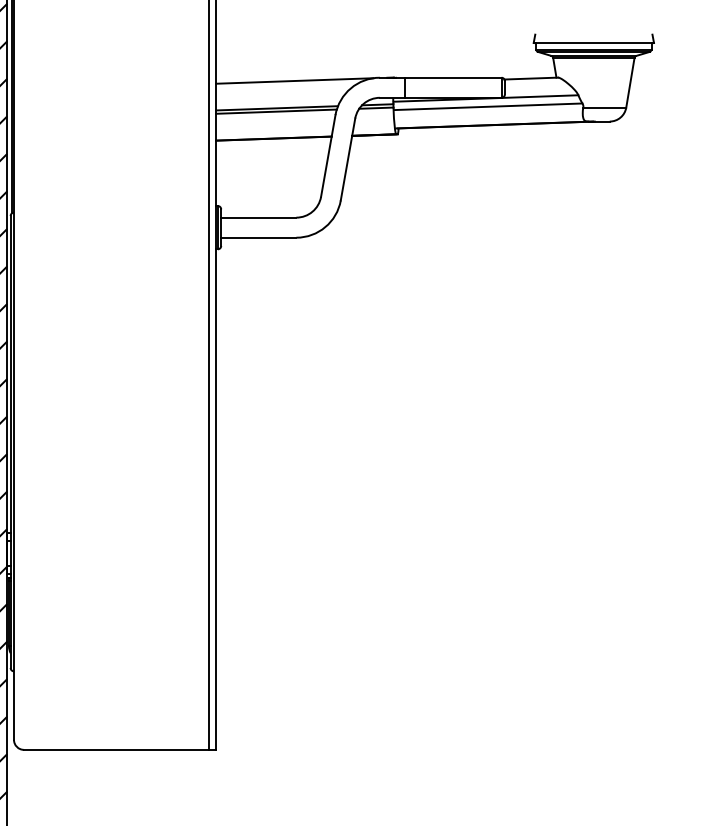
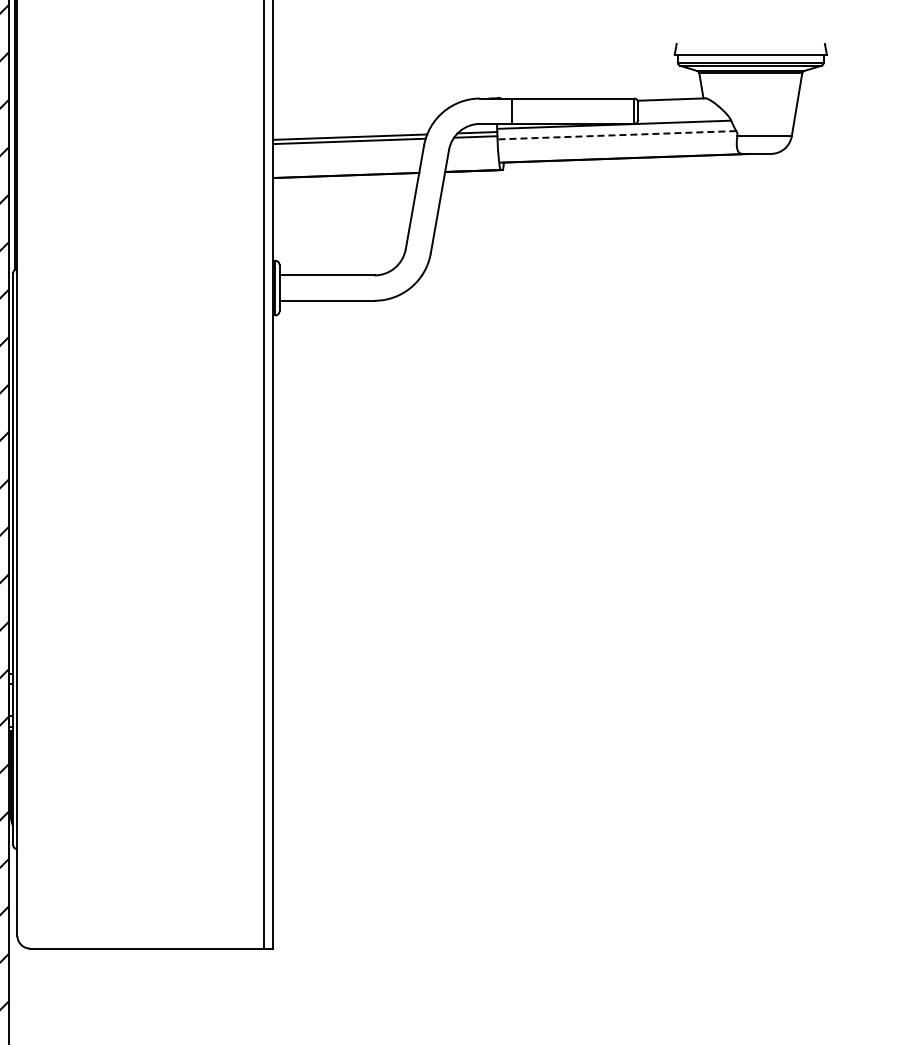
line: (294, 80) -> (372, 102), removed
line: (487, 106) -> (616, 135), solid -> dashed

